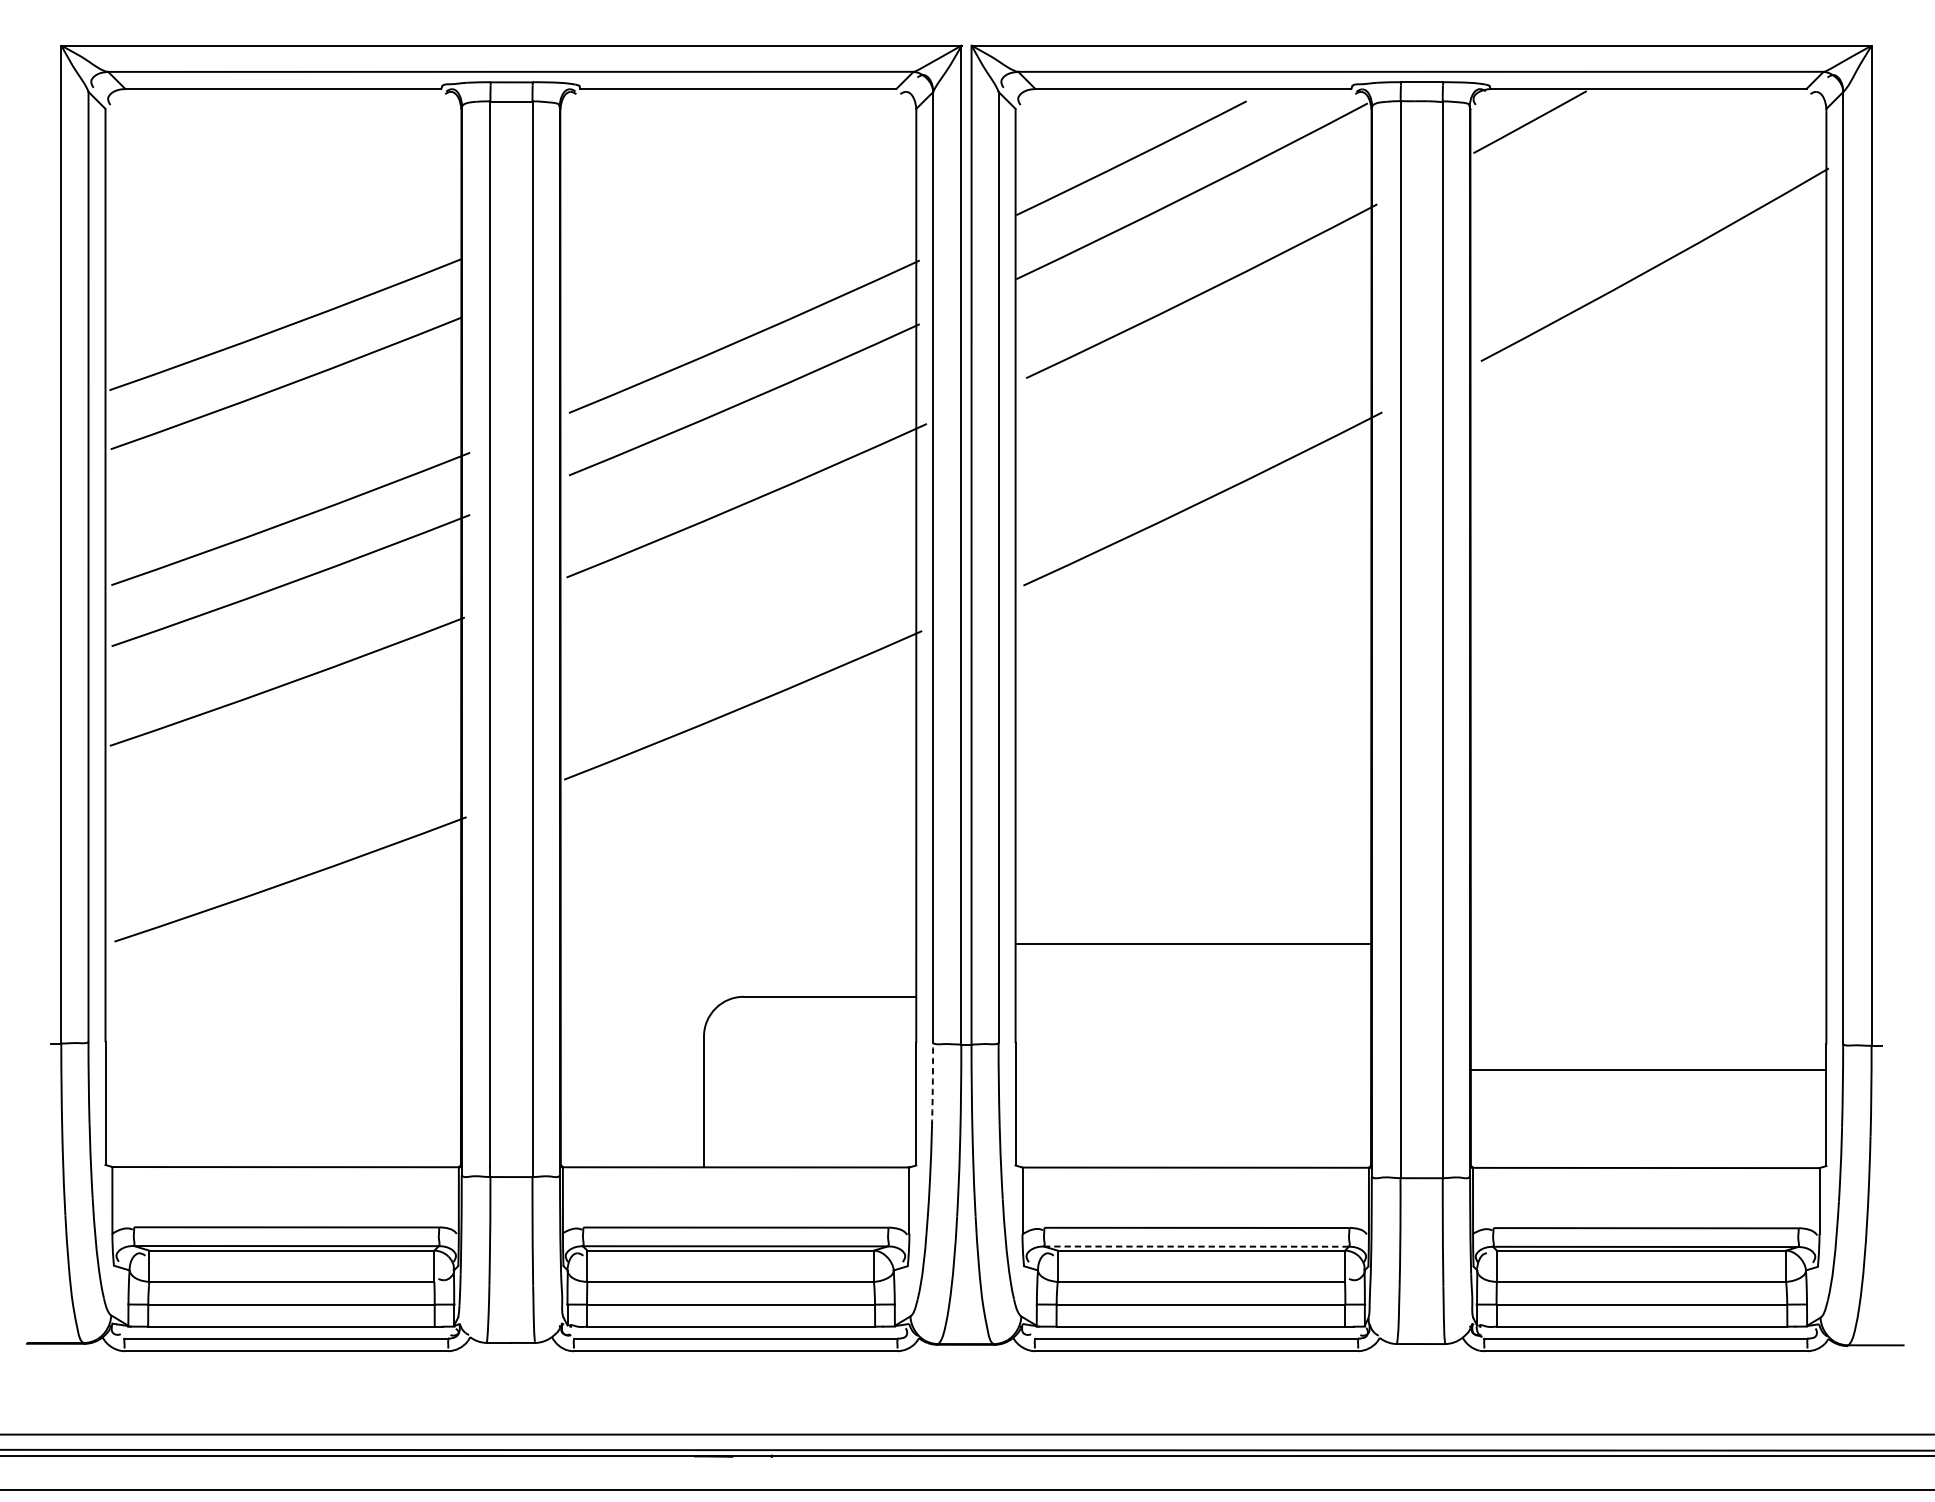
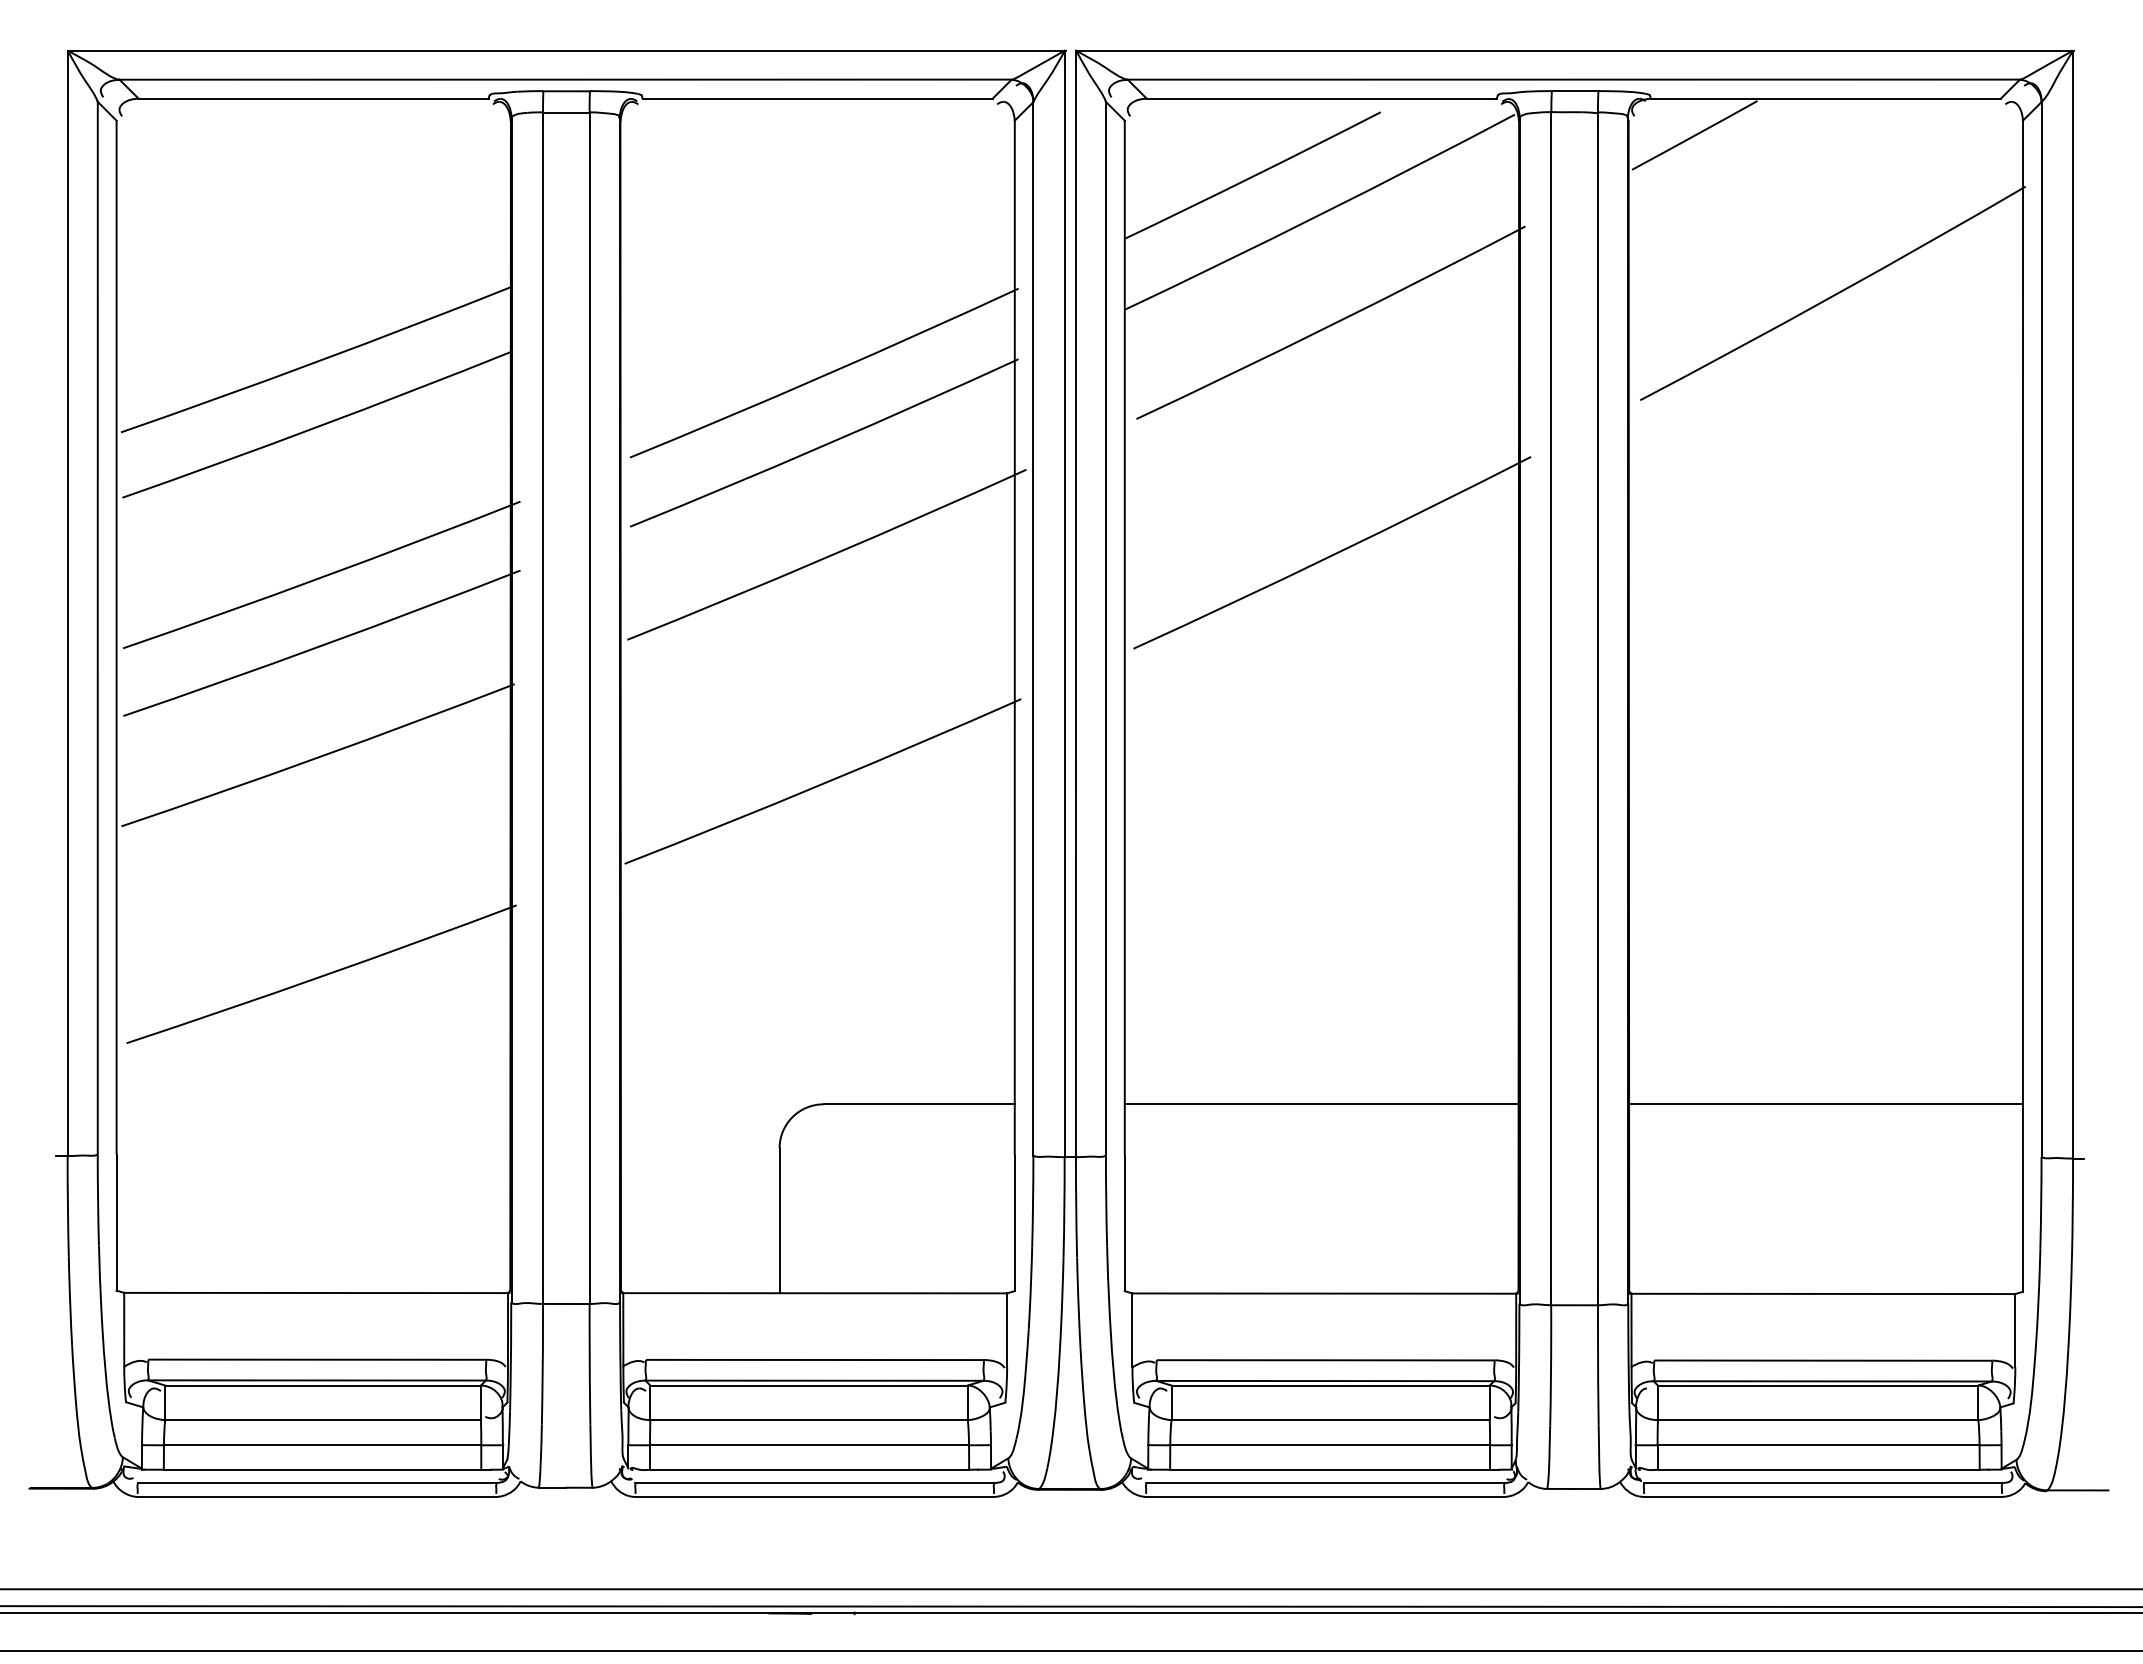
line: (1193, 943) -> (1321, 1104), moved
line: (1648, 1070) -> (1825, 1104), moved
arc: (933, 1084) -> (1033, 1201), dashed -> solid
line: (1196, 1247) -> (1325, 1381), dashed -> solid

